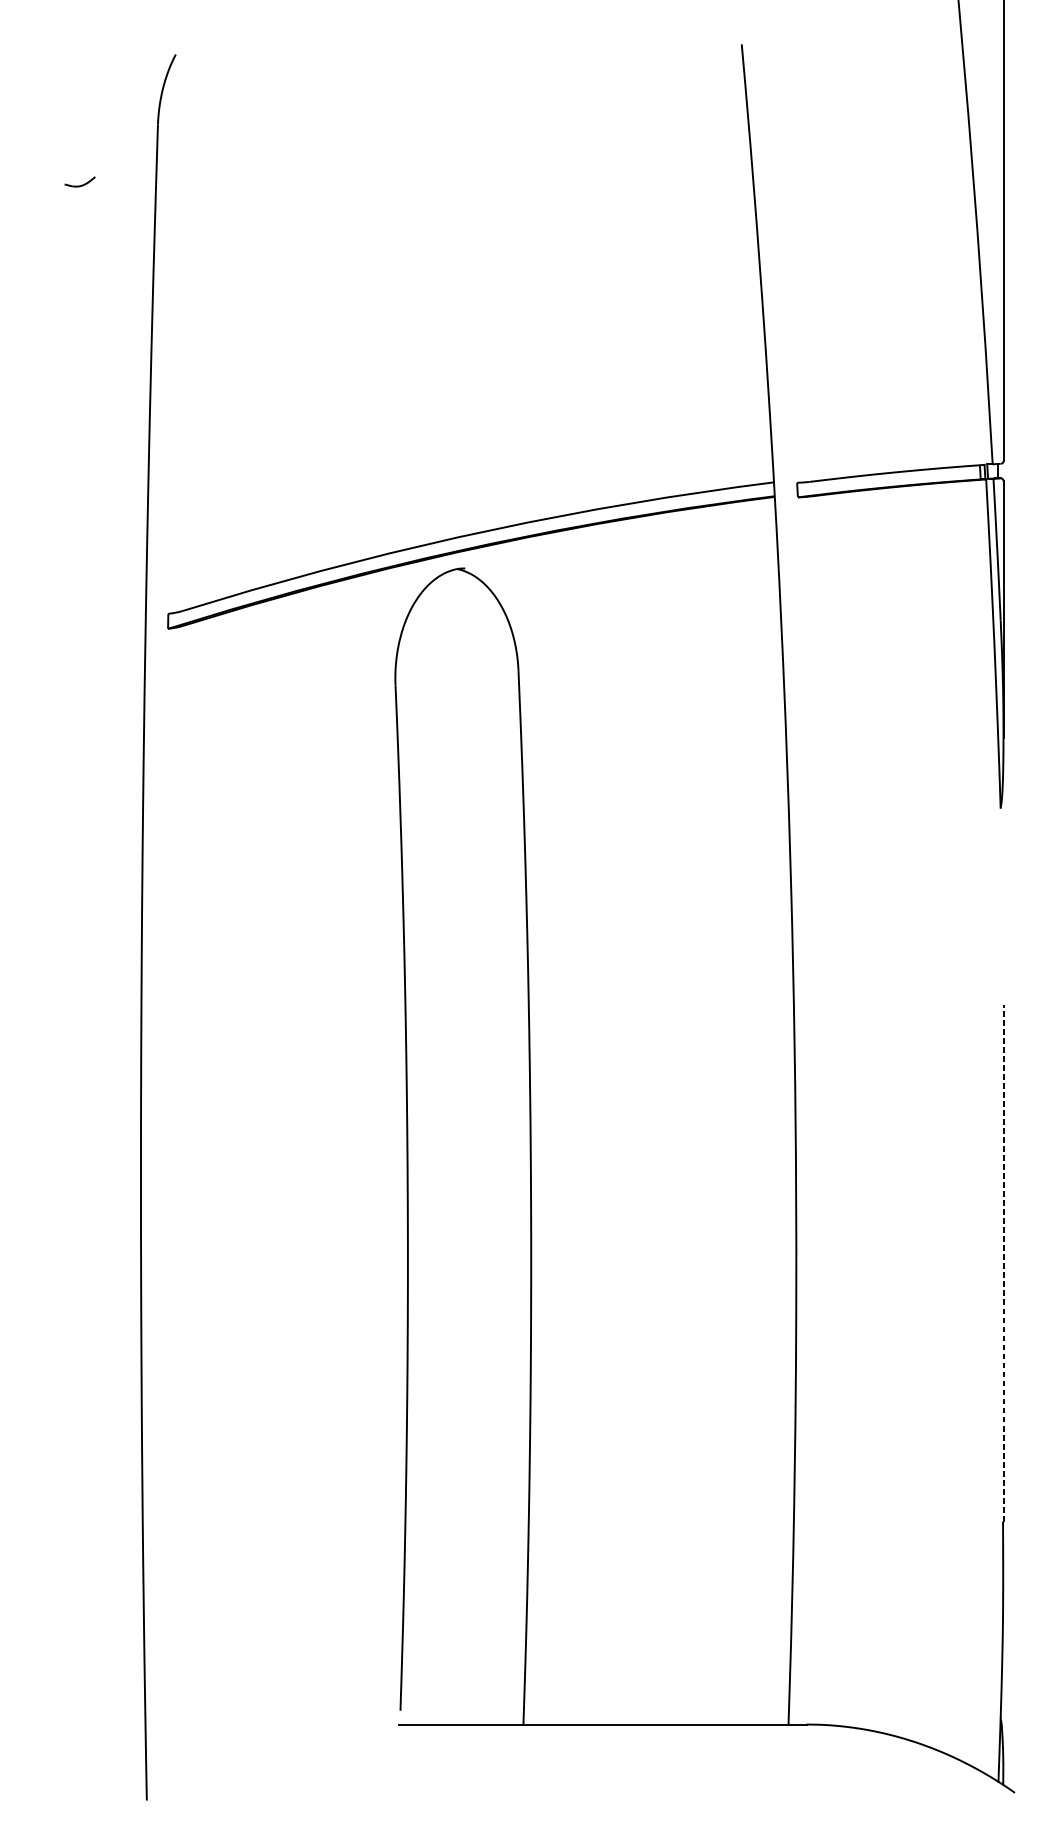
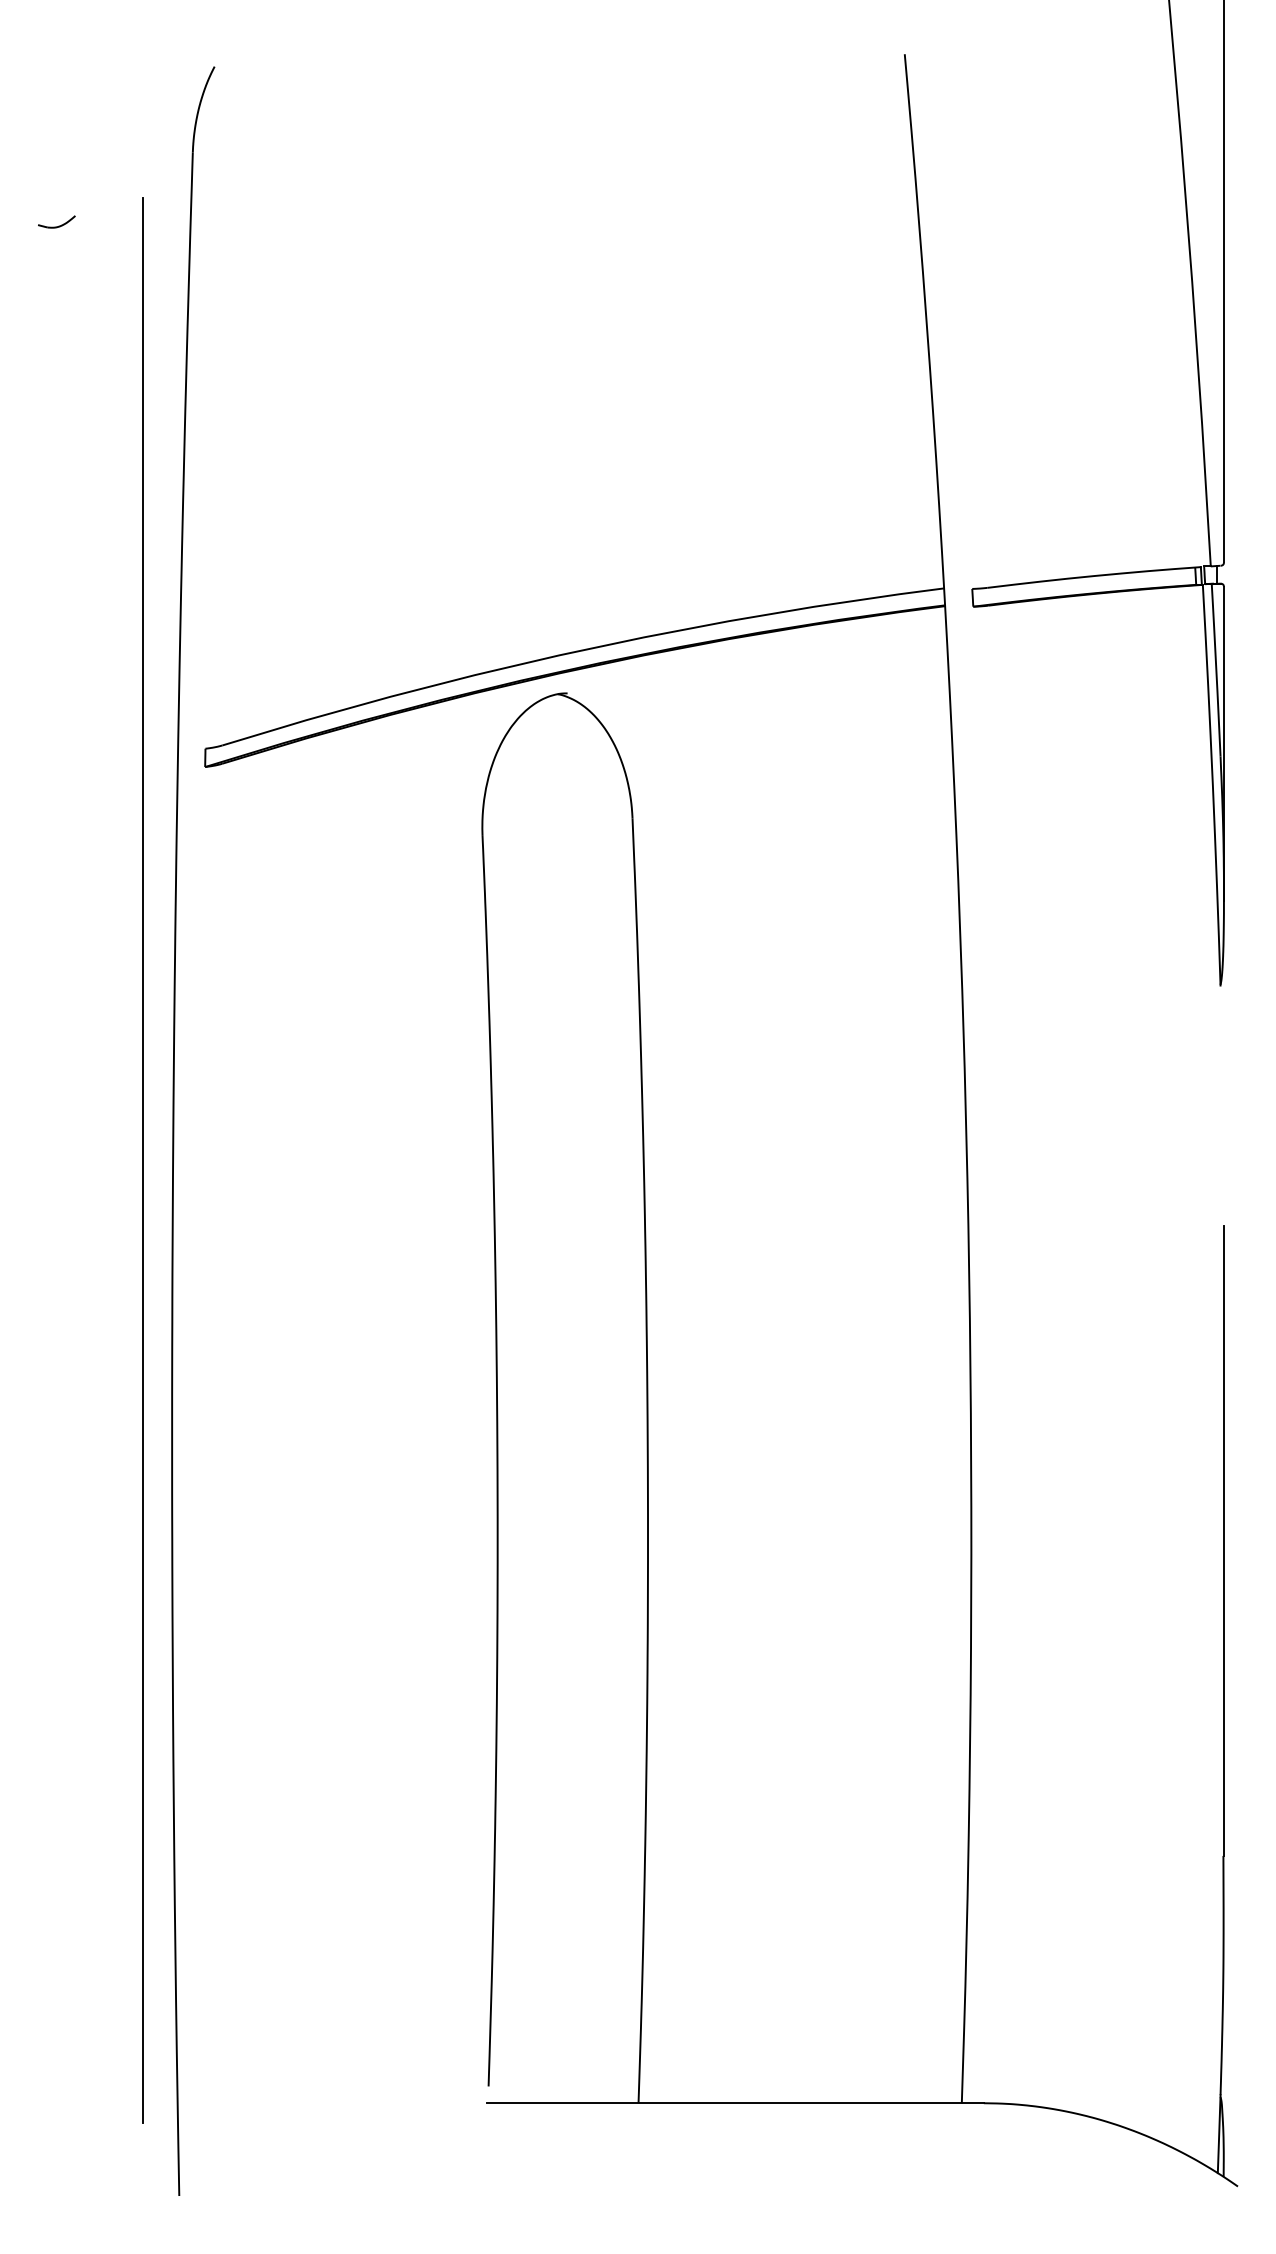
part: (79, 181) -> (56, 221), moved
line: (116, 950) -> (142, 1159), added
line: (1003, 1263) -> (1223, 1540), dashed -> solid

